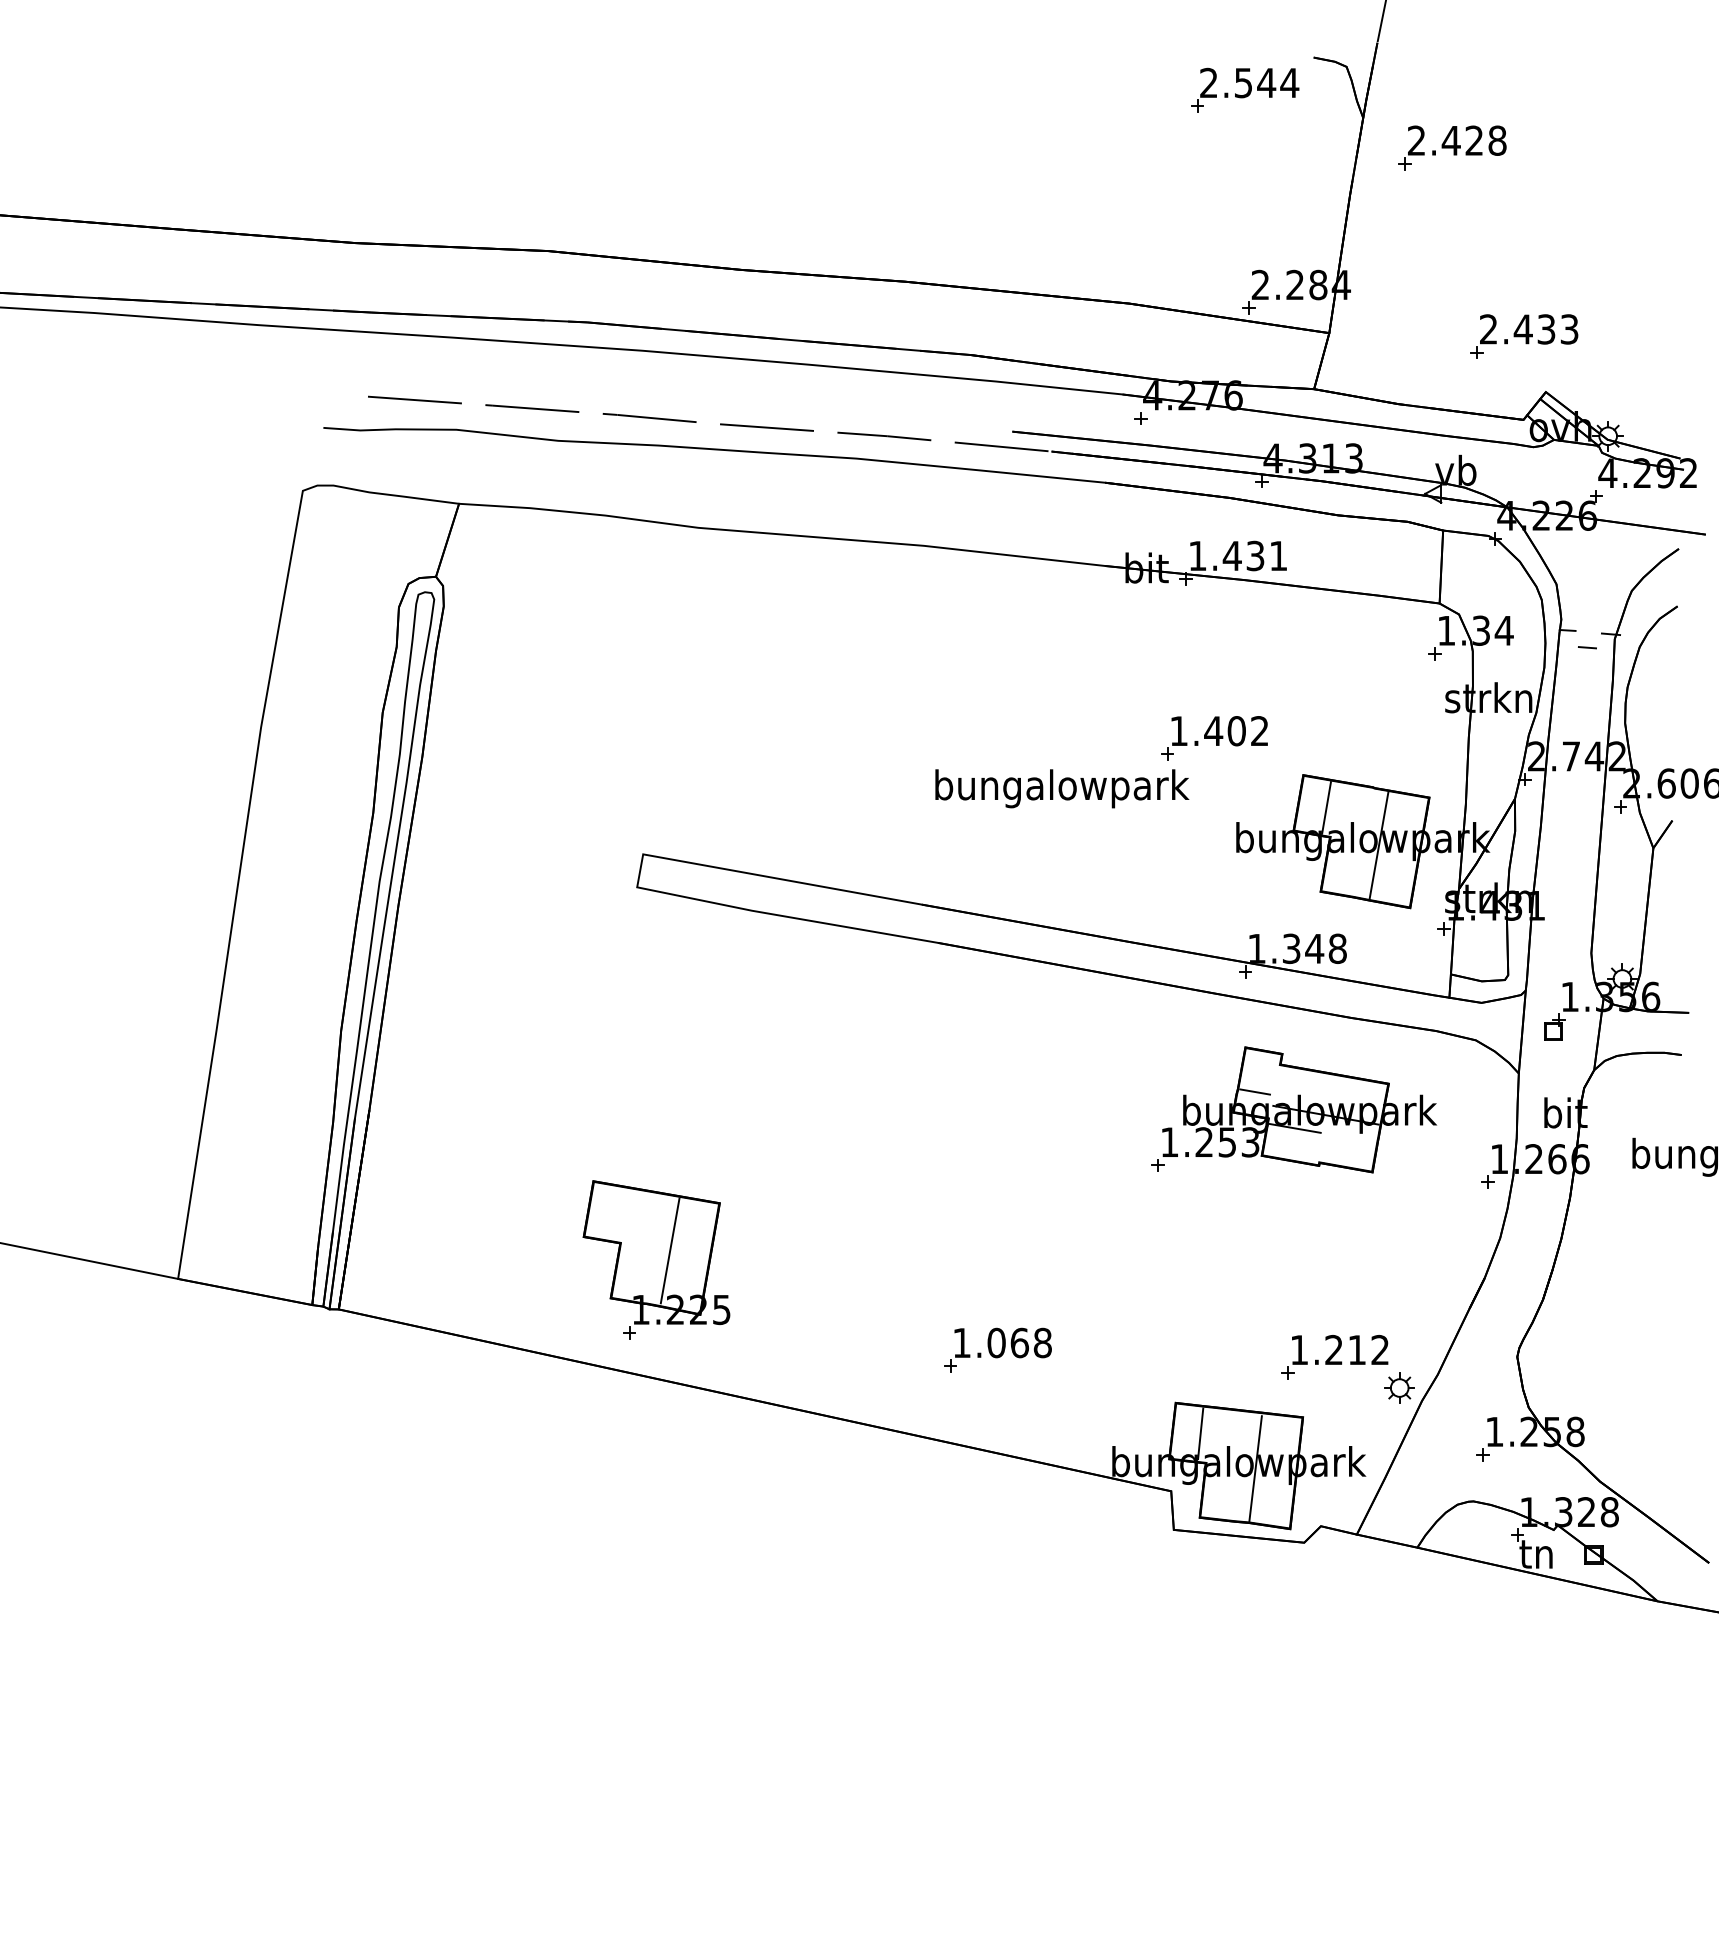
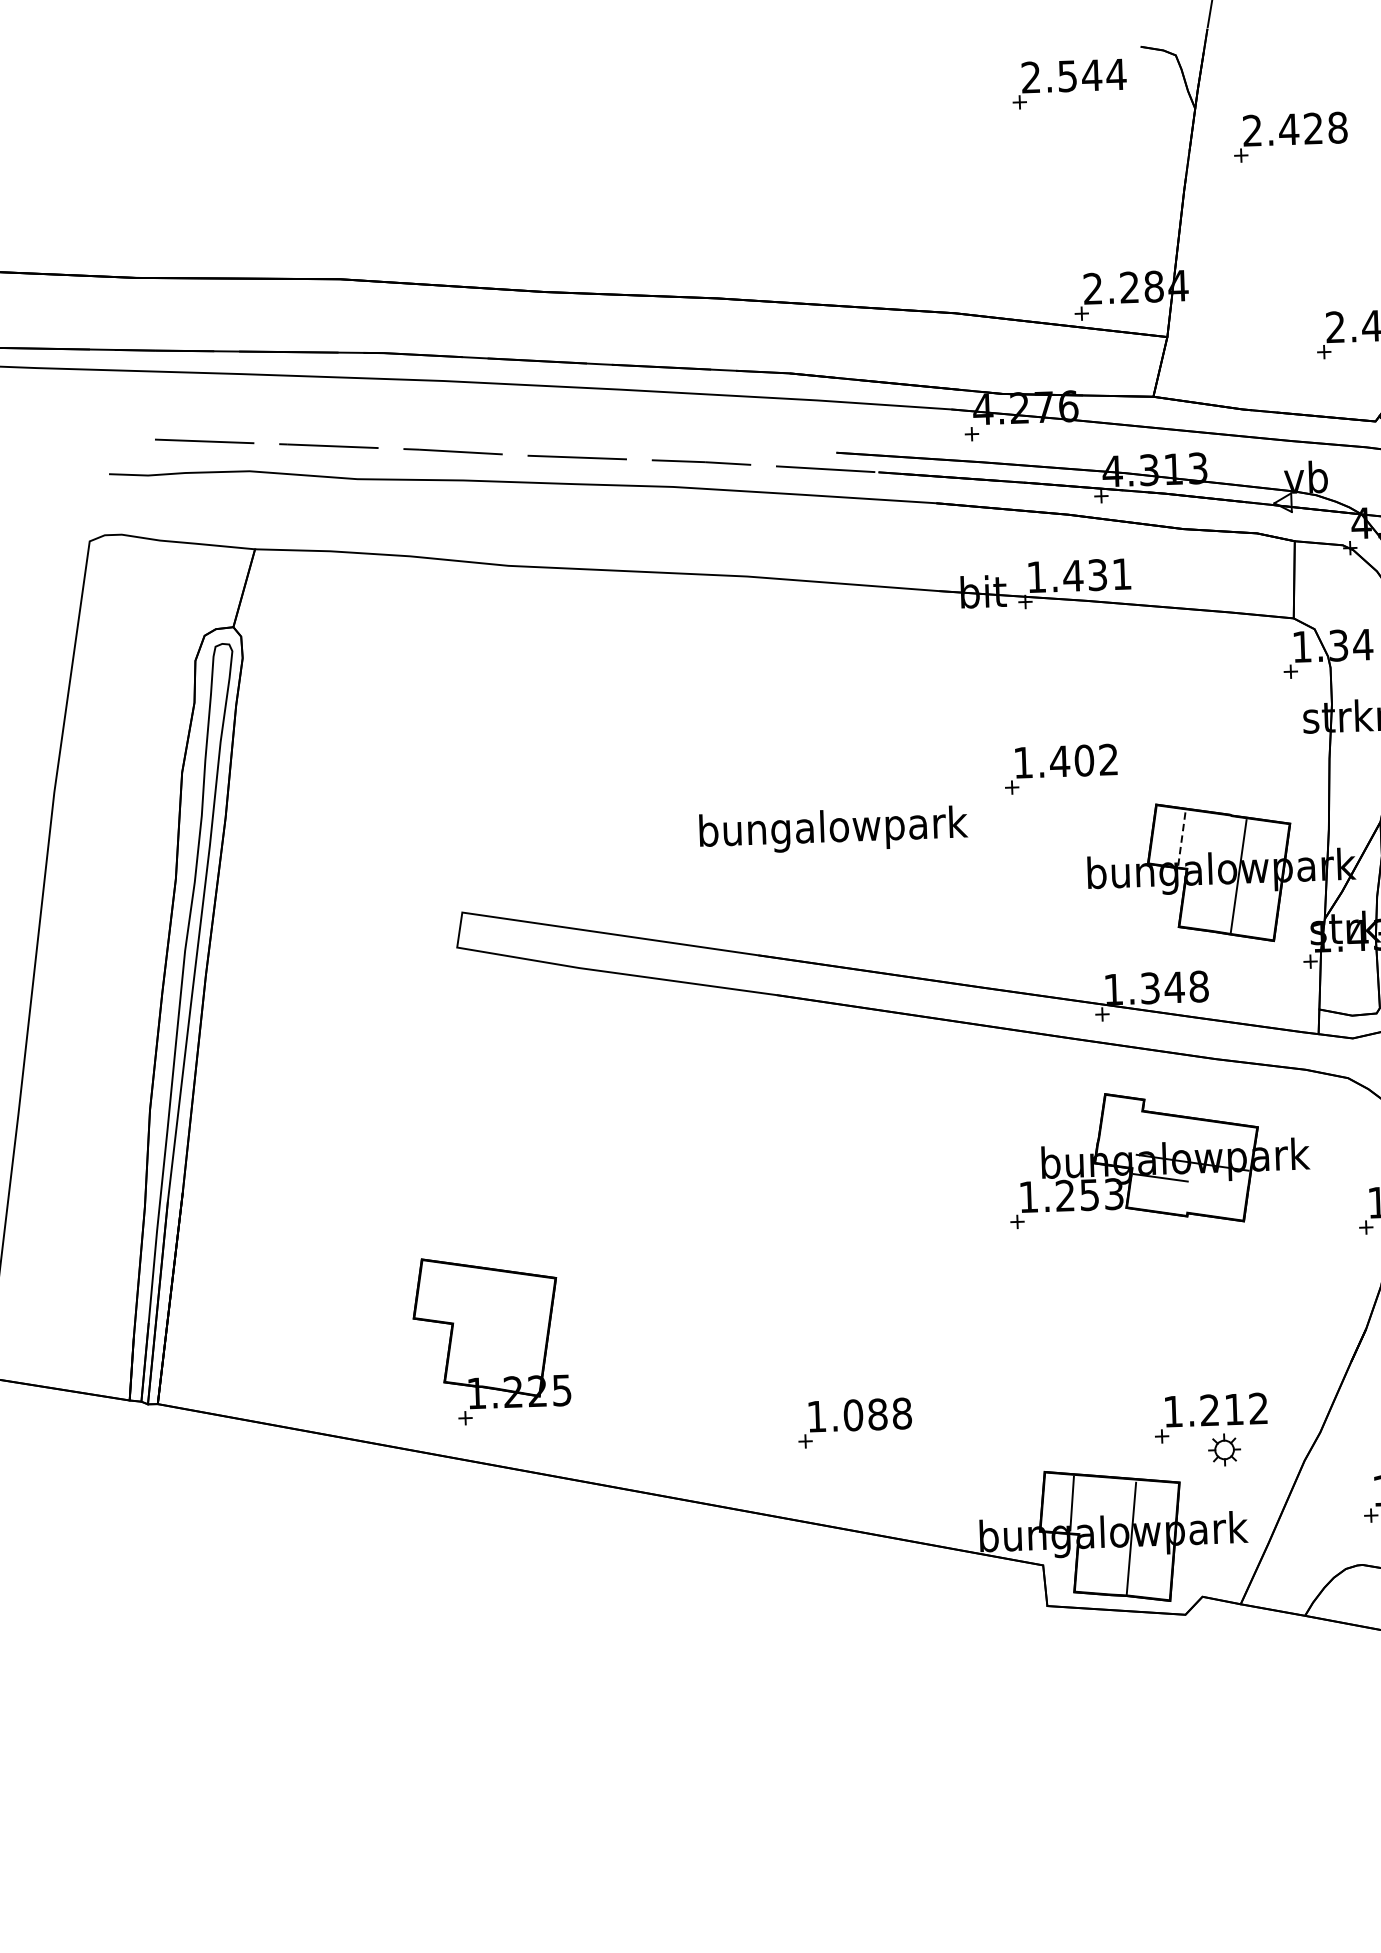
text: (1062, 788) -> (833, 829), moved
line: (1326, 807) -> (1181, 837), solid -> dashed
line: (1255, 1091) -> (1117, 1140), removed
line: (669, 1250) -> (504, 1329), removed
text: (1019, 1342) -> (877, 1413), 1.068 -> 1.088
part: (1399, 1387) -> (1224, 1449), moved

